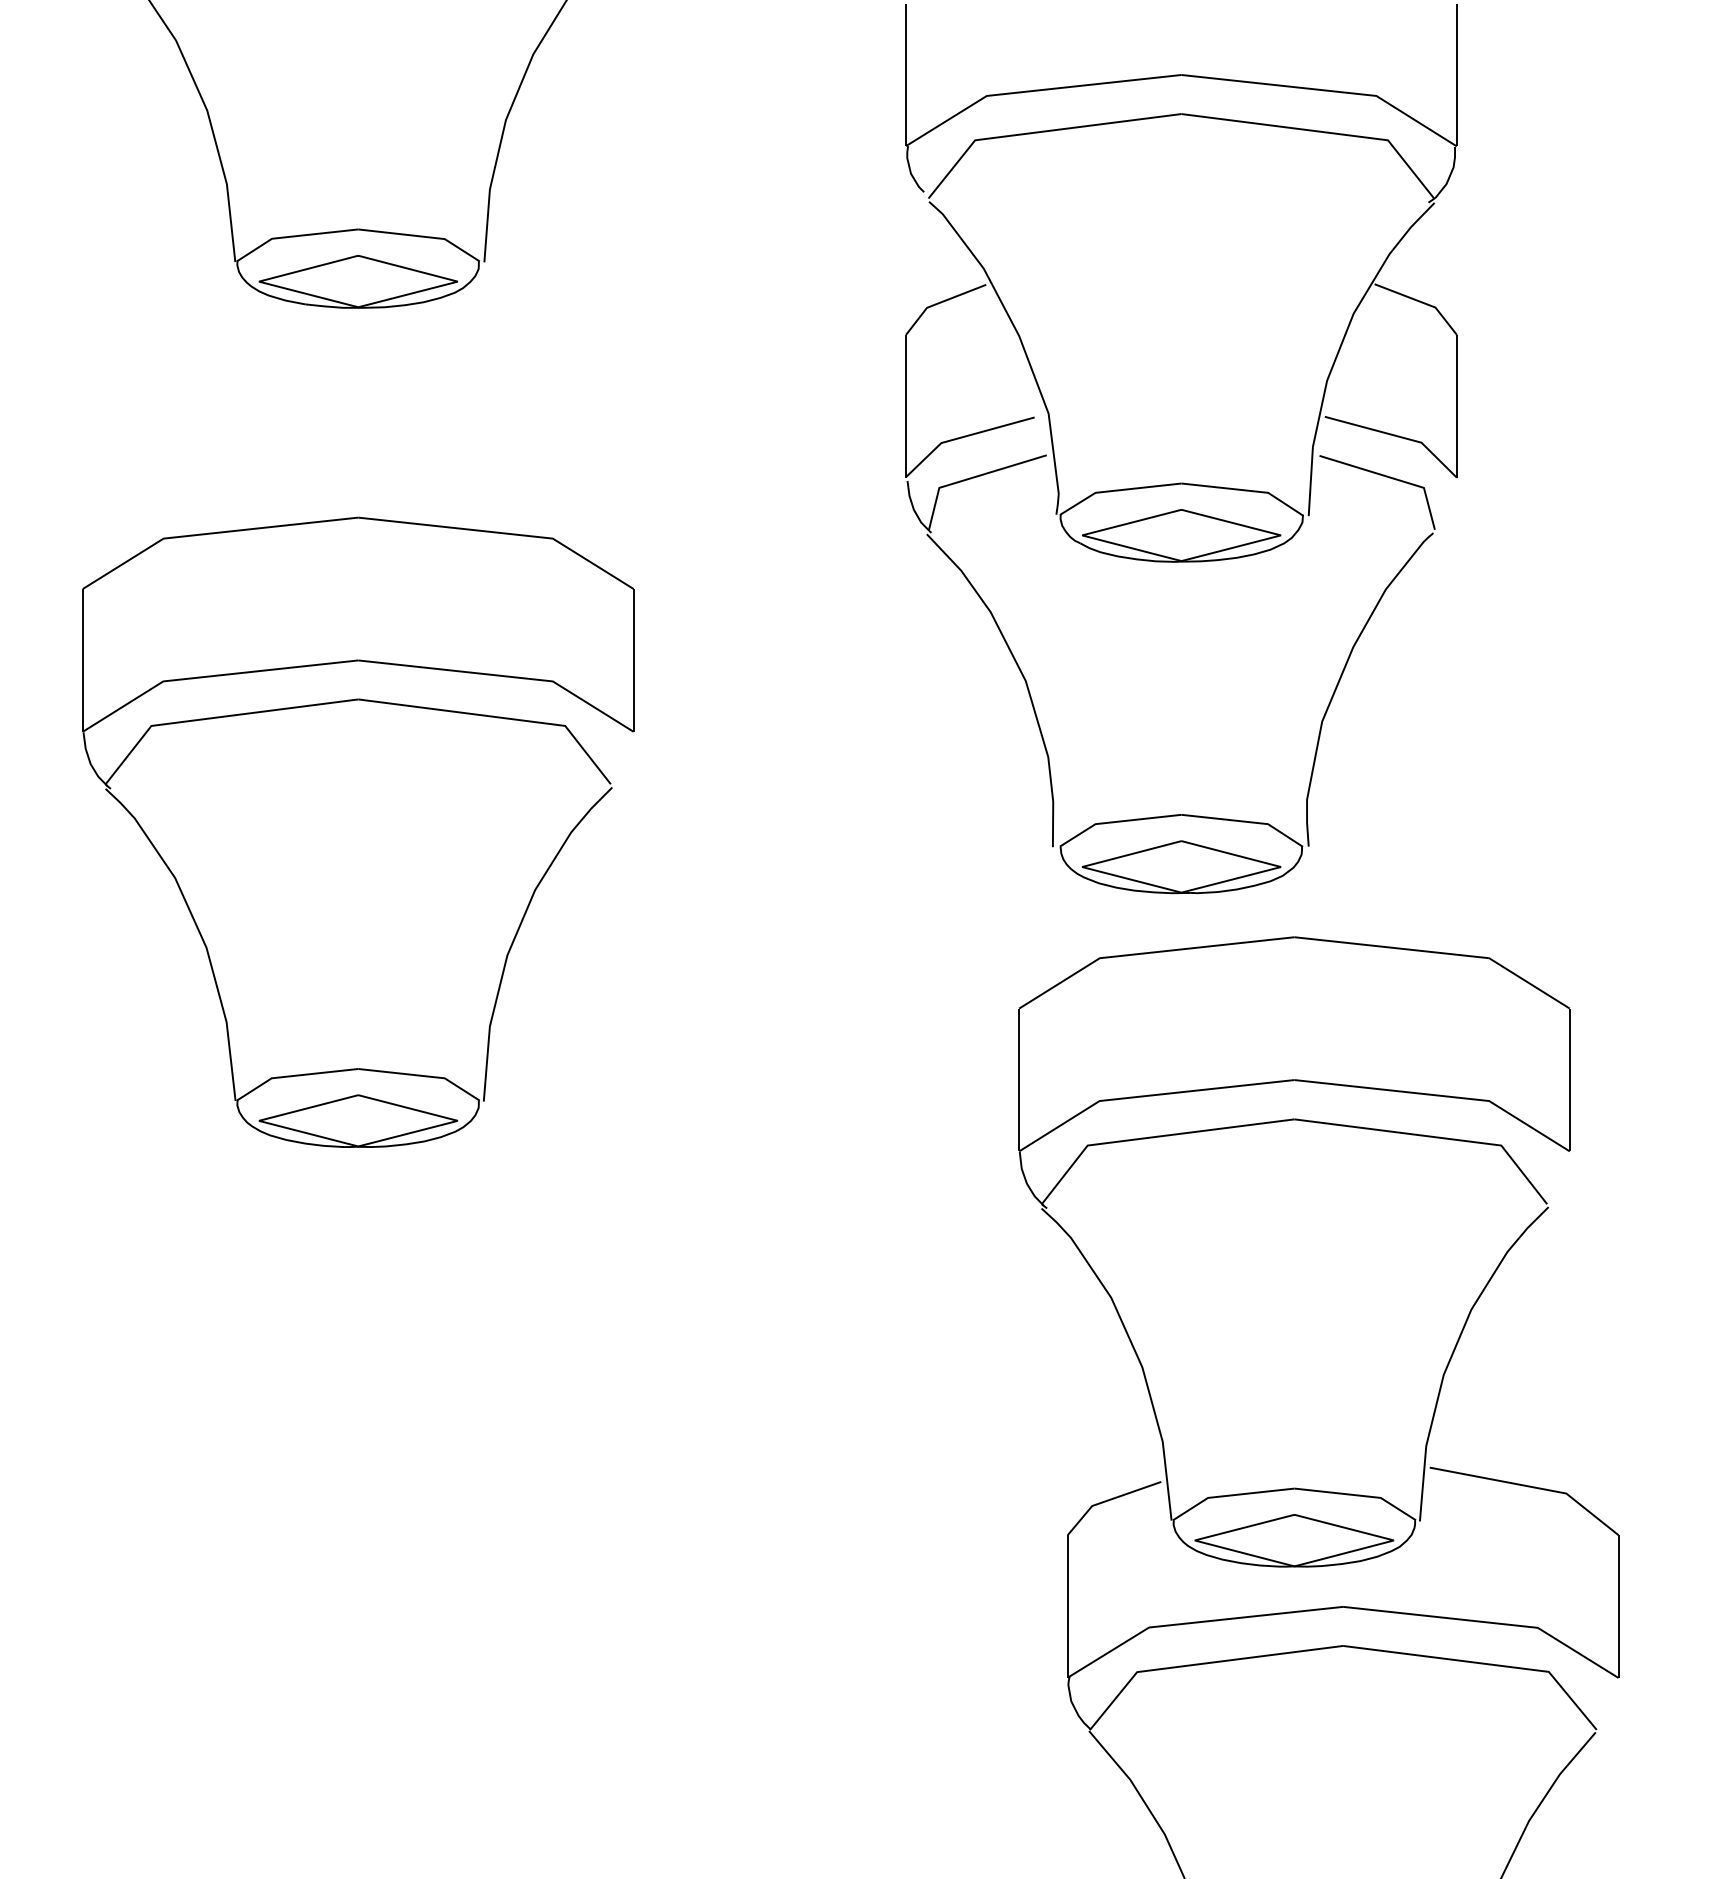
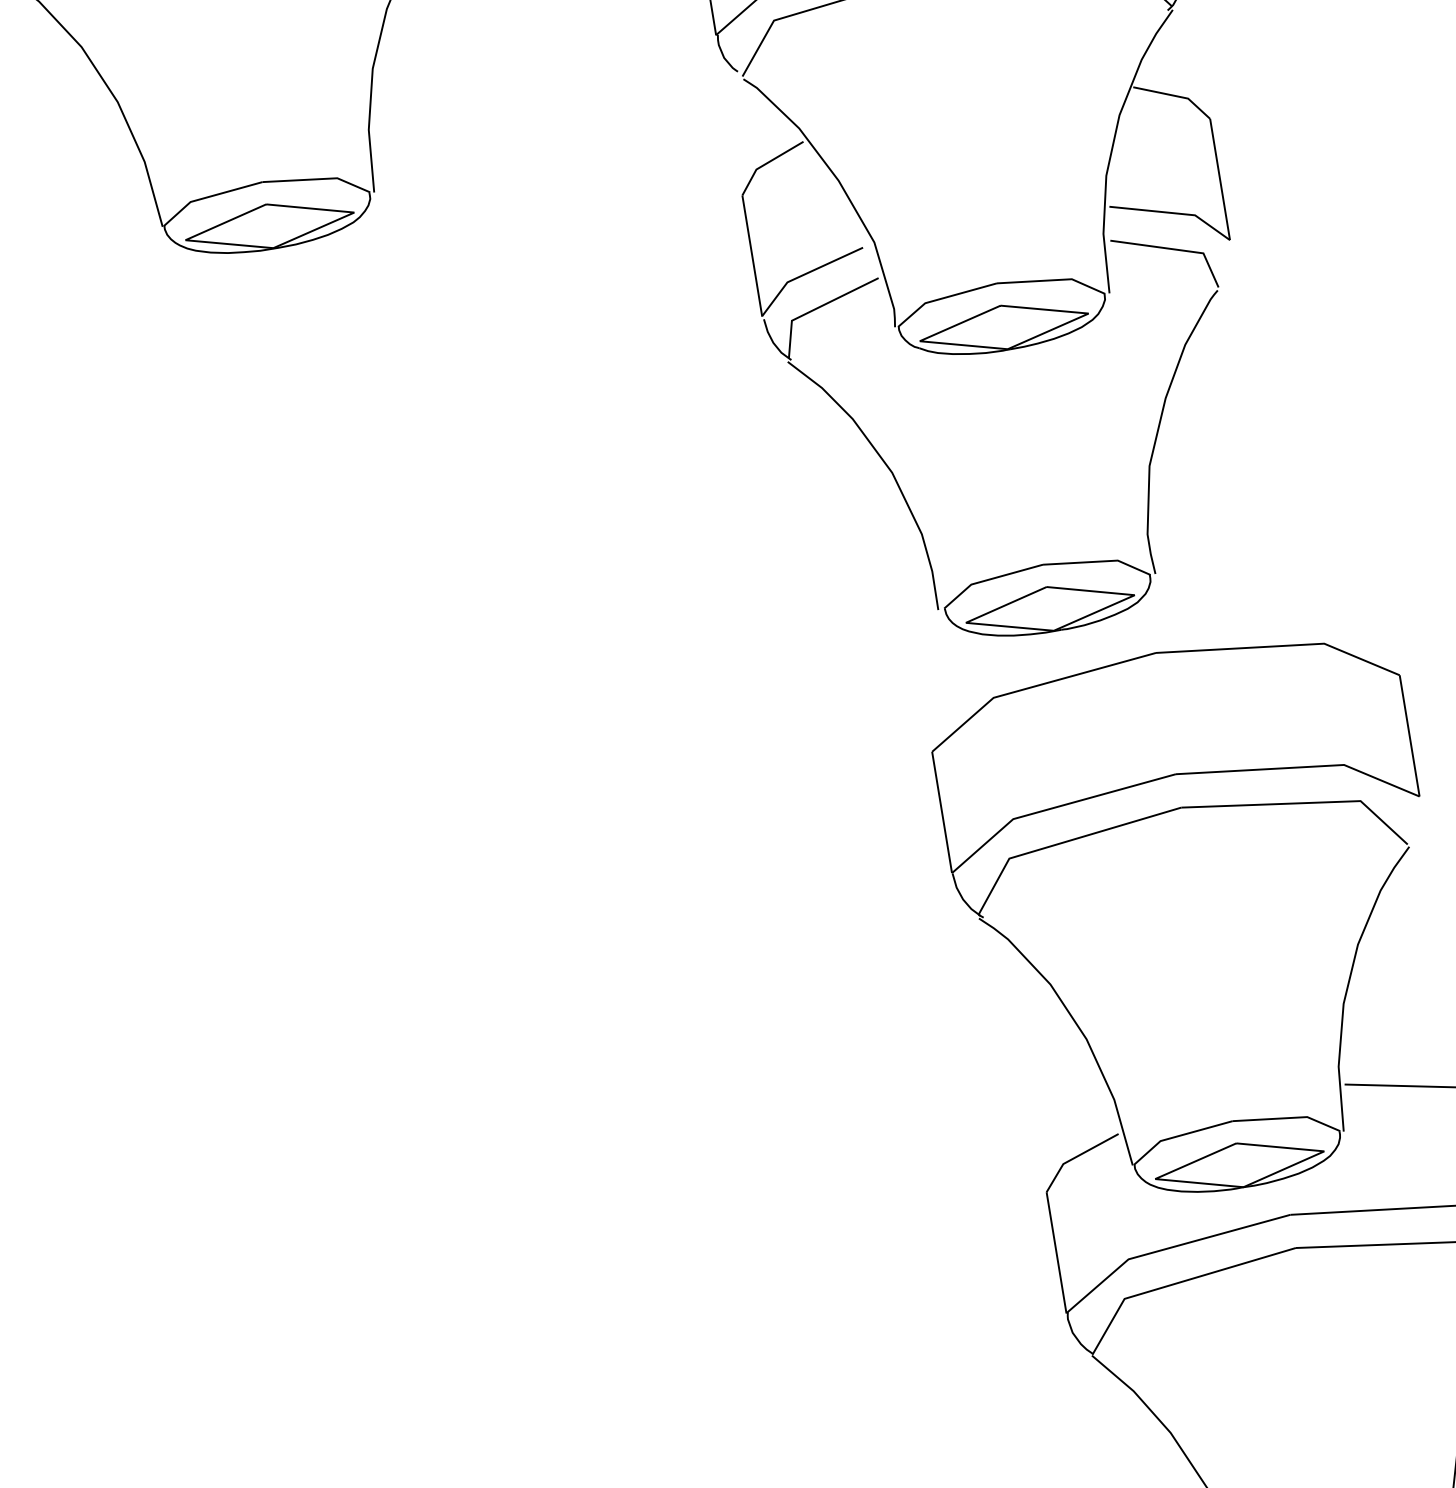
part: (344, 702) -> (316, 585), removed

